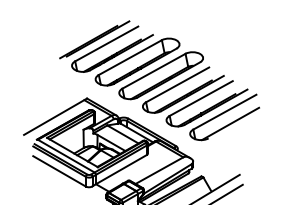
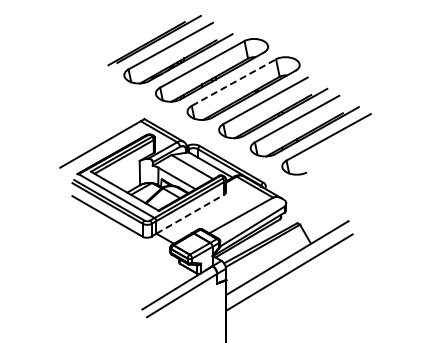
line: (154, 71) -> (234, 82), solid -> dashed
line: (230, 123) -> (336, 152), removed
line: (121, 169) -> (190, 213), solid -> dashed

